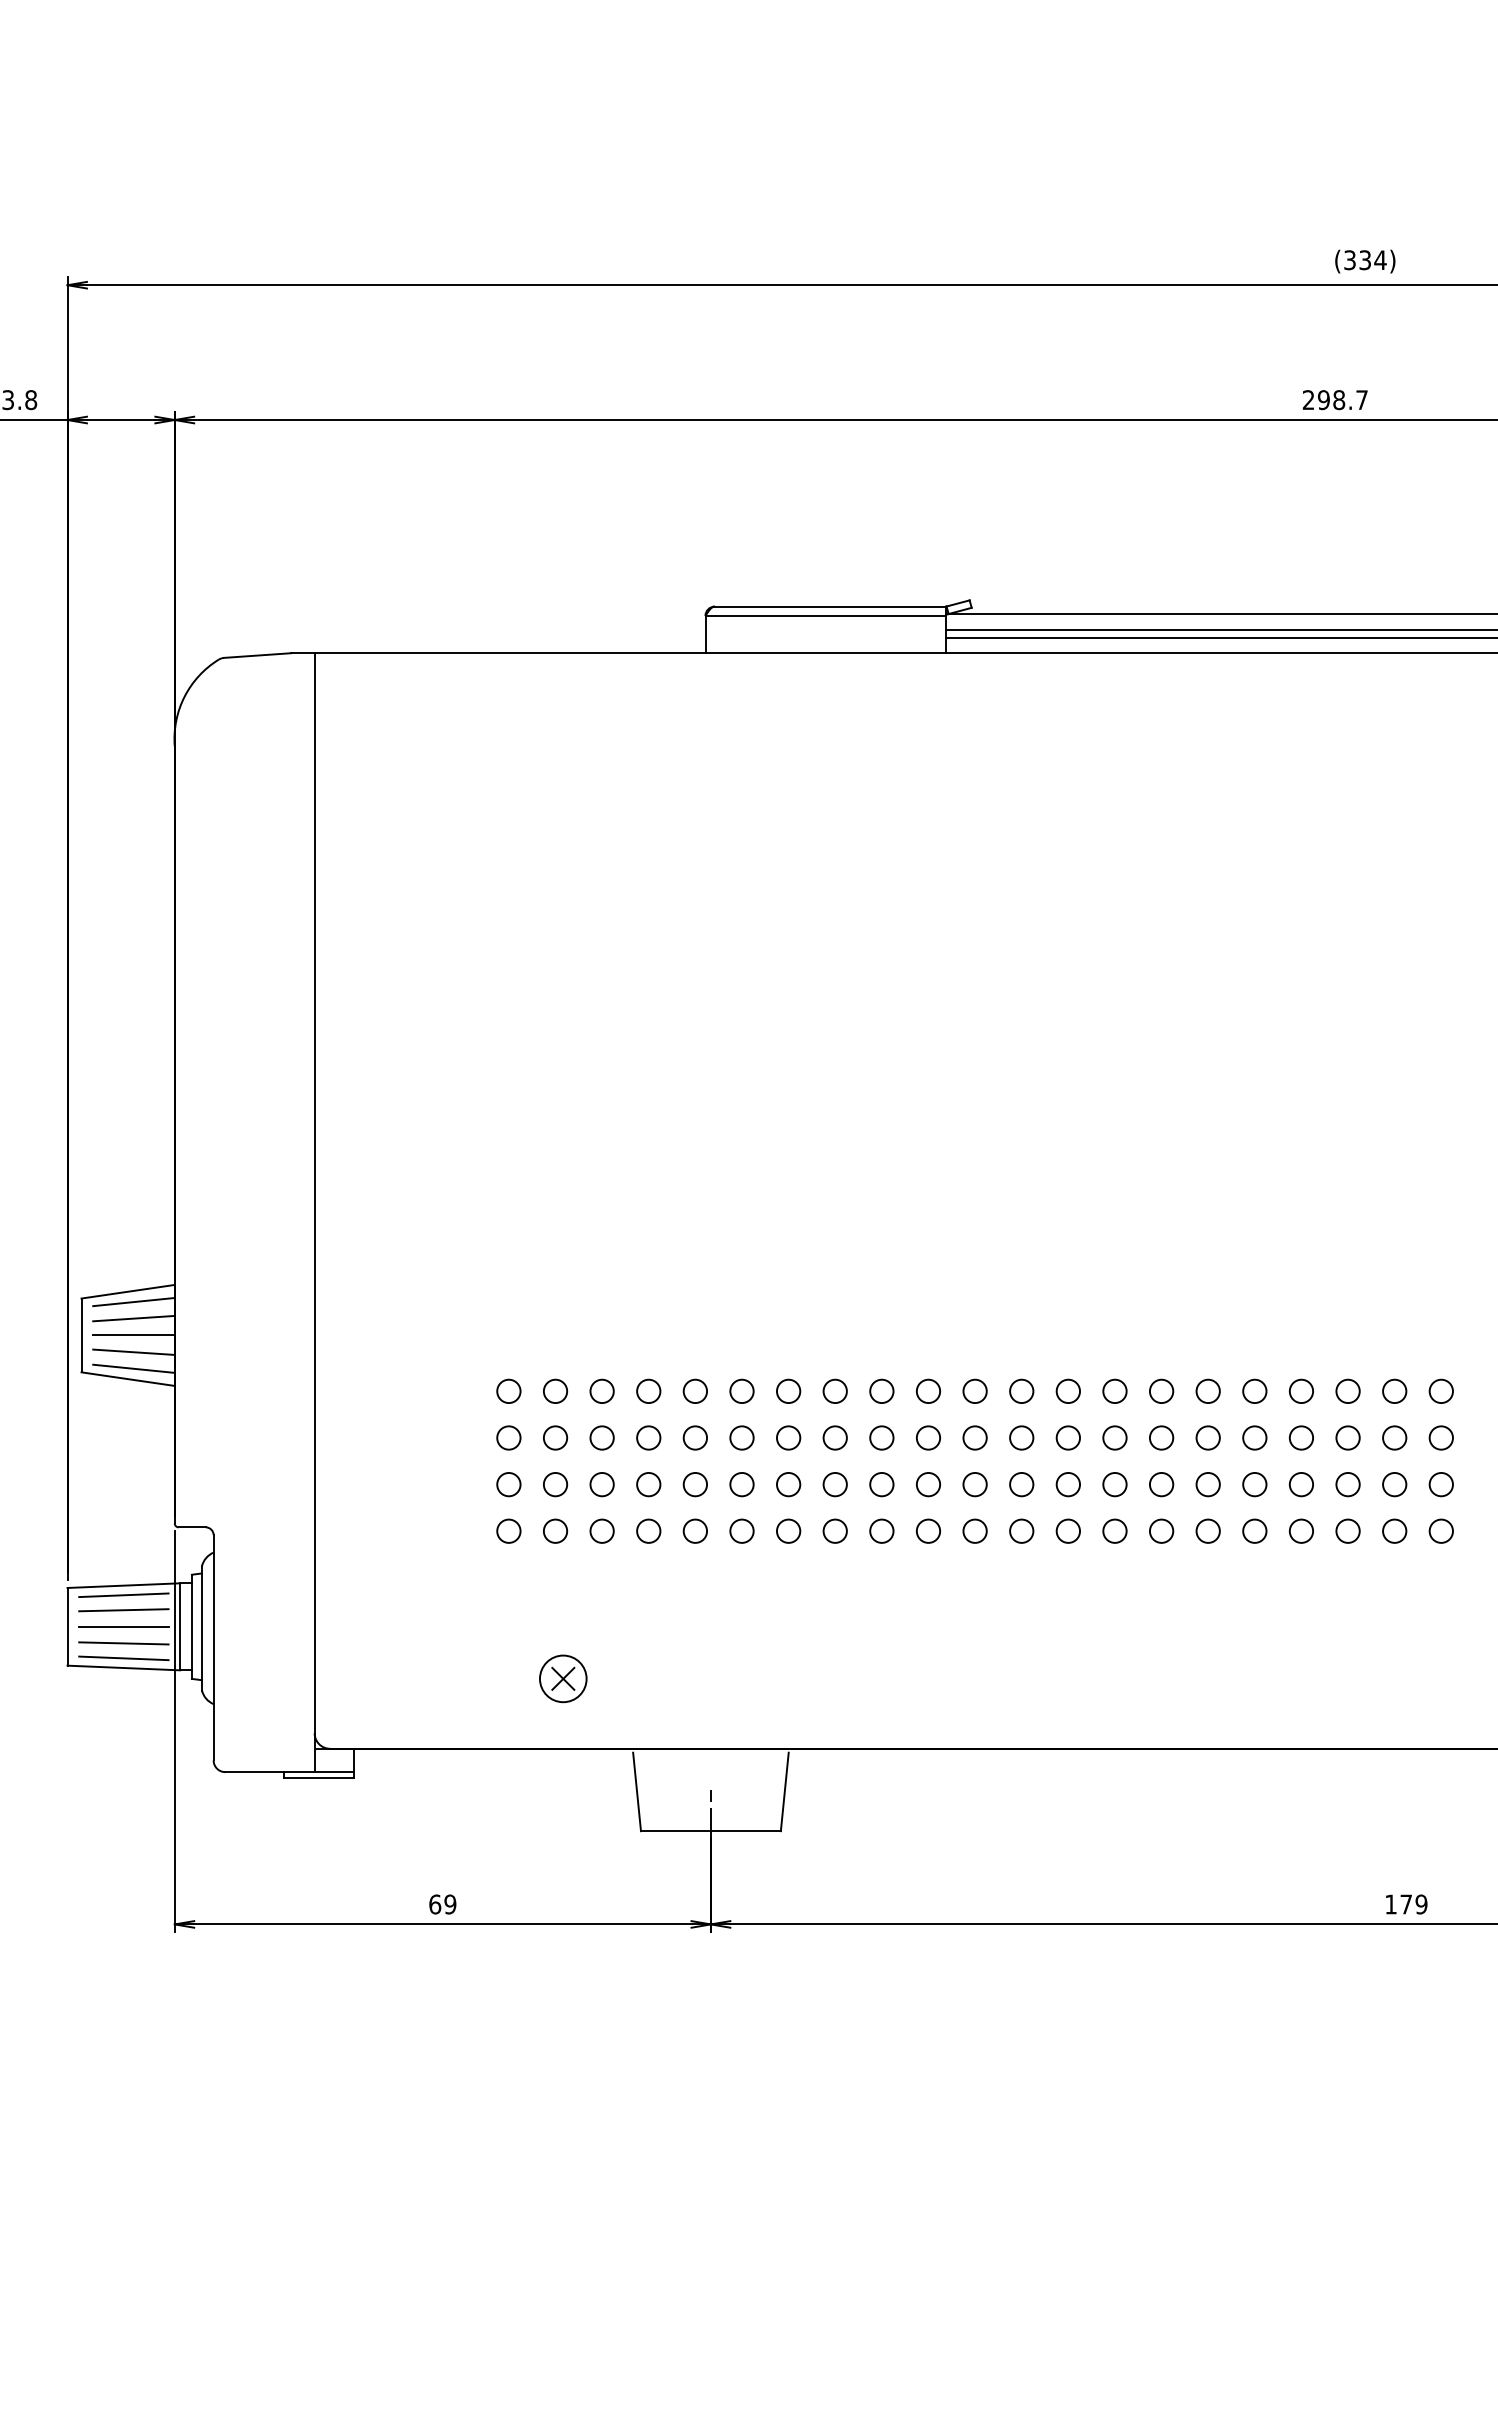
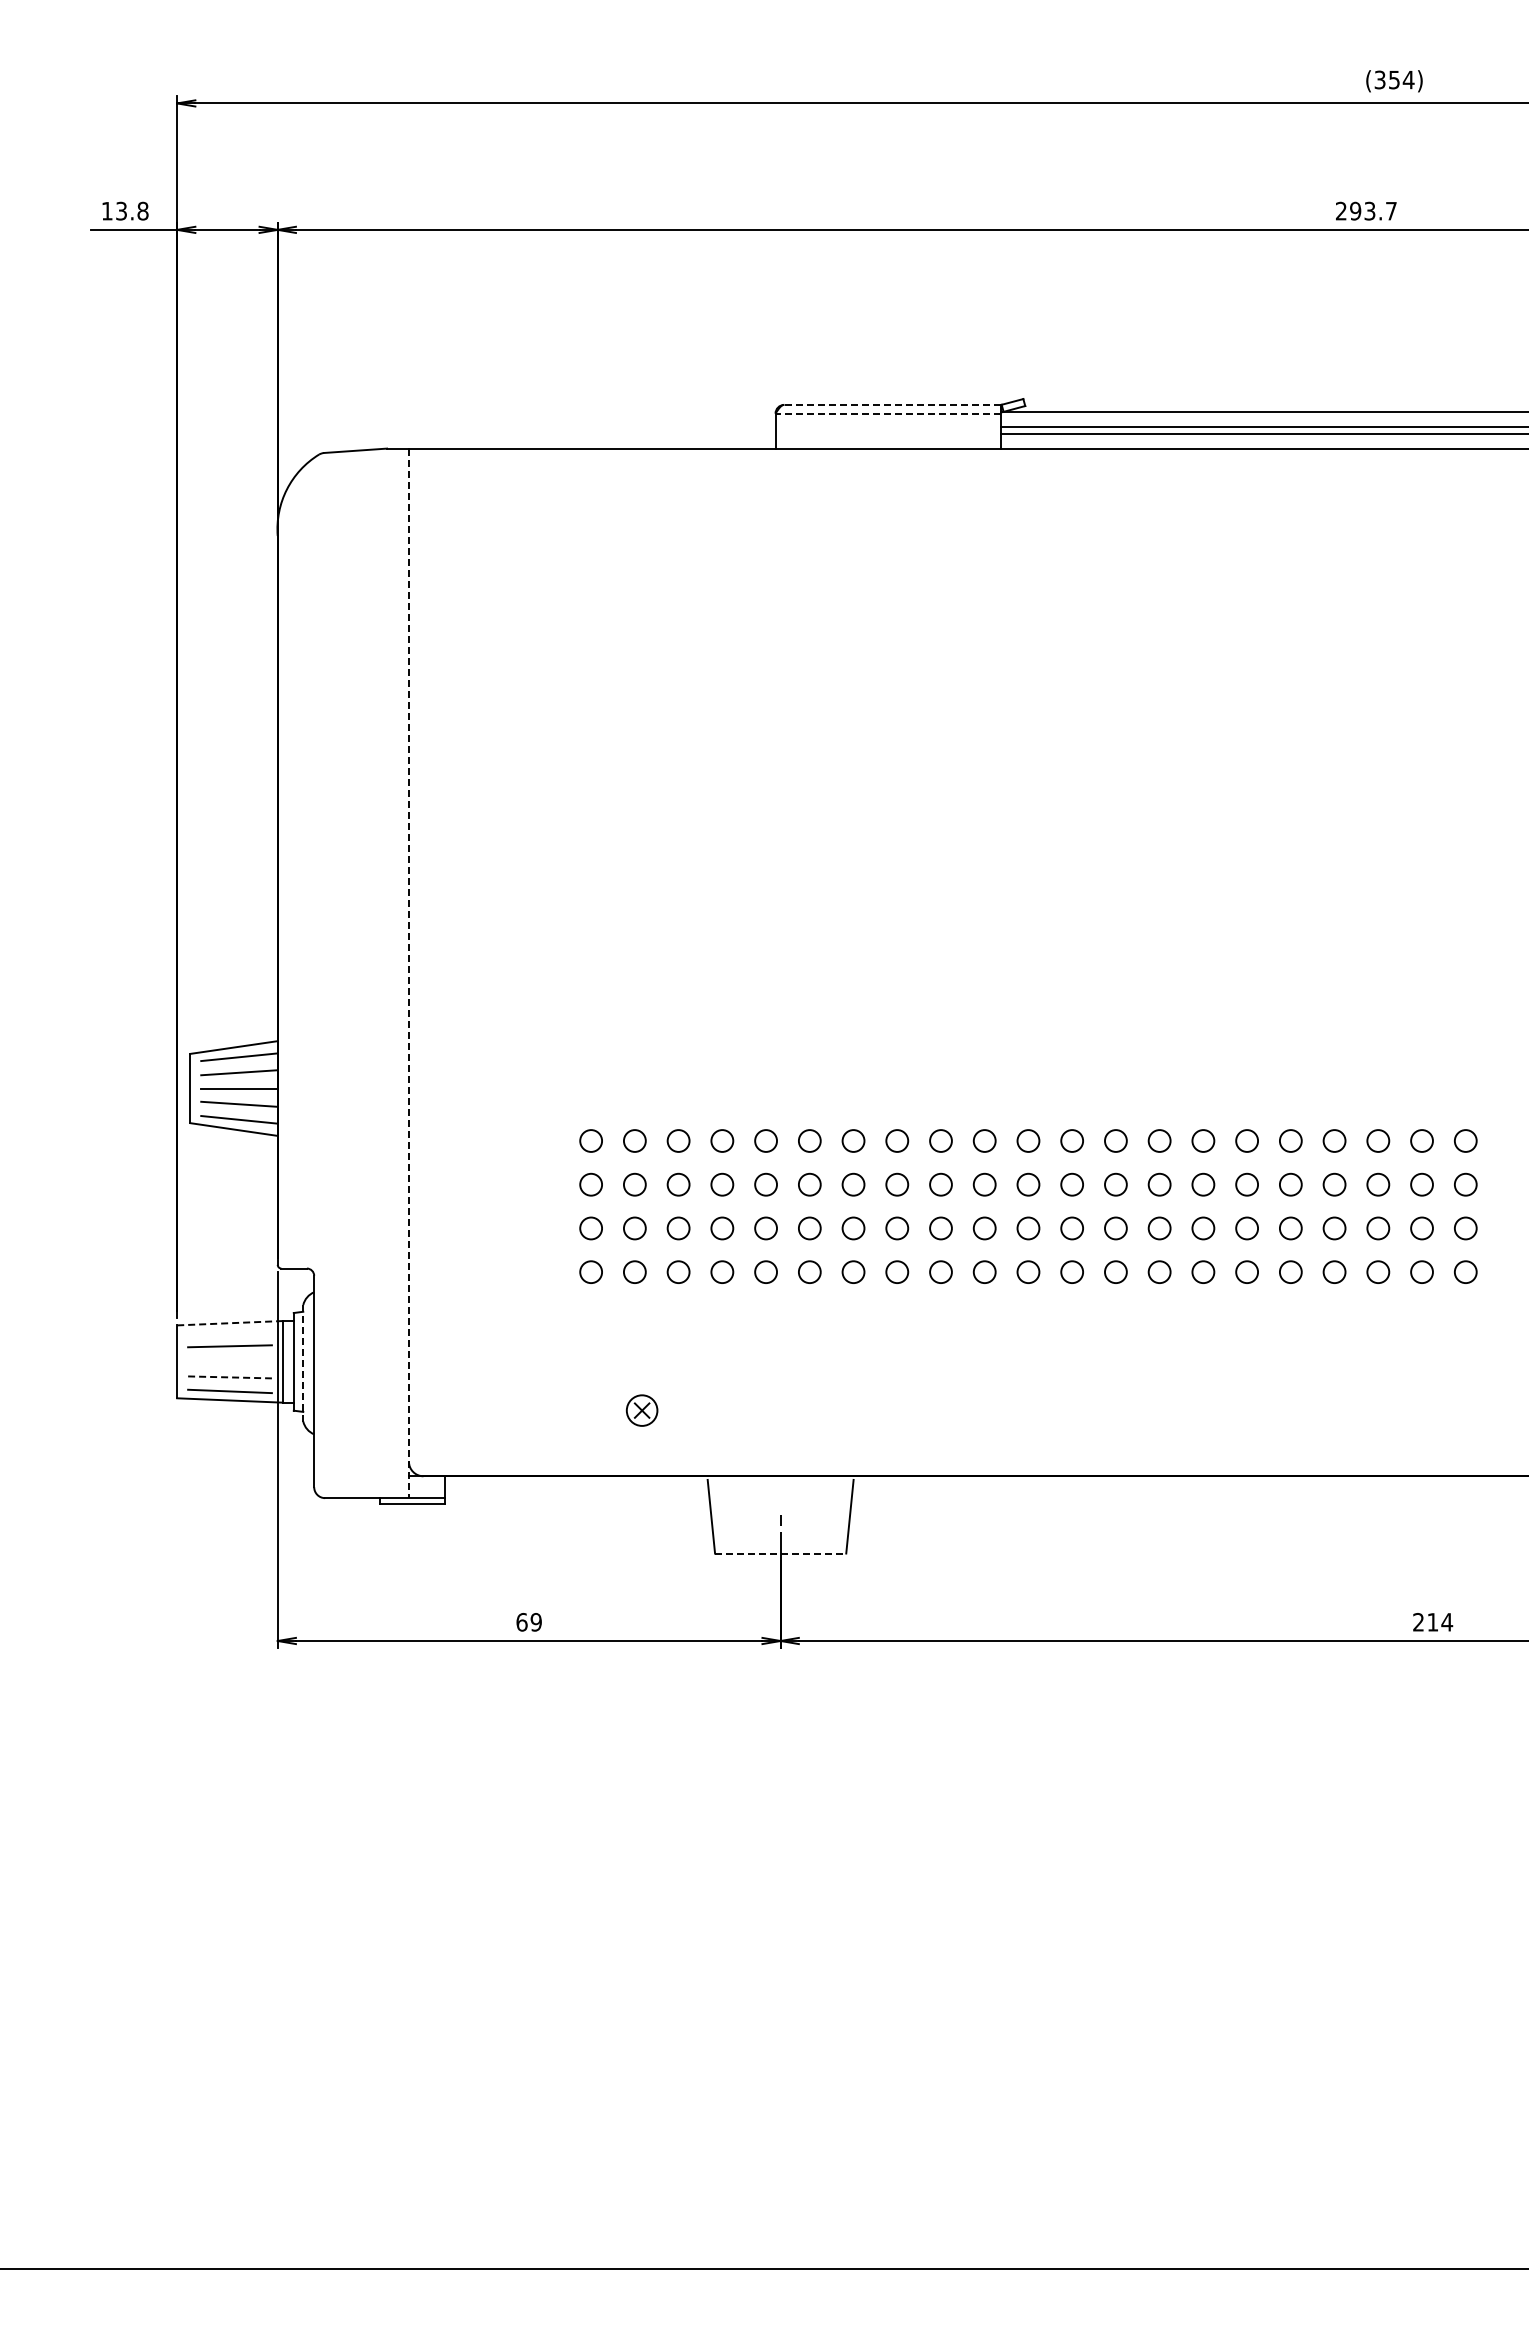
text: (1365, 259) -> (1394, 79), (334) -> (354)
text: (1338, 399) -> (1369, 210), 298.7 -> 293.7
line: (830, 606) -> (892, 404), solid -> dashed
line: (825, 615) -> (888, 413), solid -> dashed
line: (314, 1212) -> (408, 973), solid -> dashed
line: (124, 1585) -> (230, 1323), solid -> dashed
line: (123, 1594) -> (229, 1331), removed
line: (123, 1626) -> (229, 1361), removed
line: (202, 1627) -> (303, 1362), solid -> dashed
line: (124, 1643) -> (230, 1377), solid -> dashed
part: (562, 1678) -> (641, 1410), size x0.7
line: (710, 1831) -> (780, 1553), solid -> dashed
text: (1406, 1904) -> (1433, 1622), 179 -> 214

